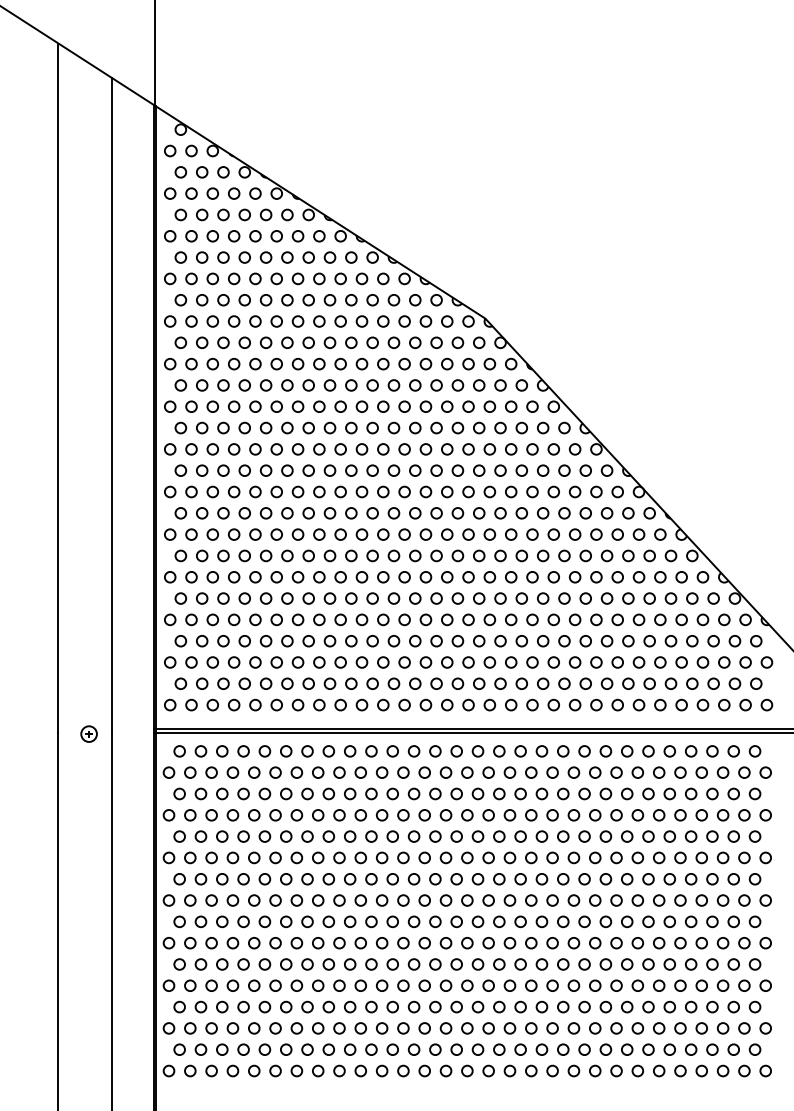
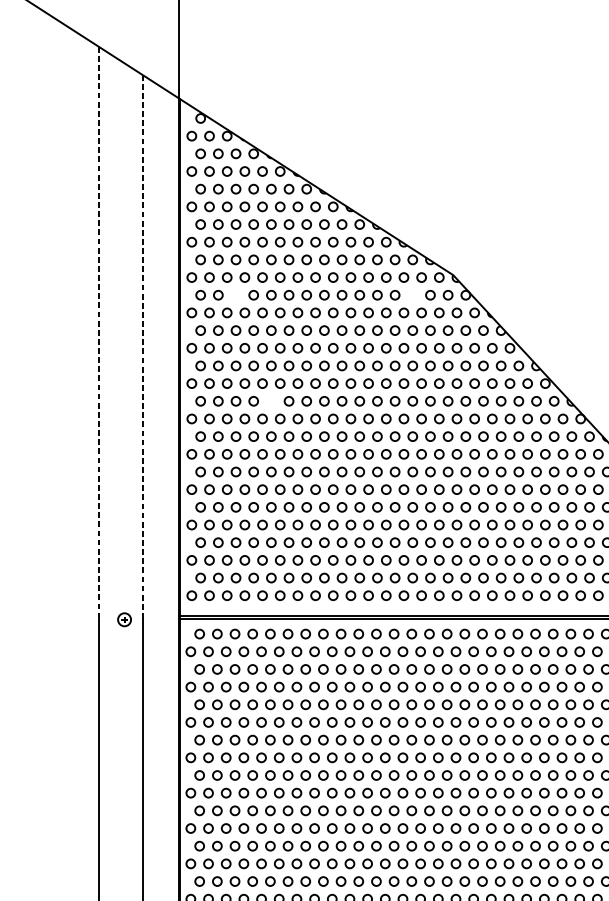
circle: (223, 342) -> (236, 294), removed
circle: (436, 342) -> (412, 294), removed
line: (58, 388) -> (99, 333), solid -> dashed
line: (111, 405) -> (143, 347), solid -> dashed
circle: (265, 470) -> (270, 401), removed

